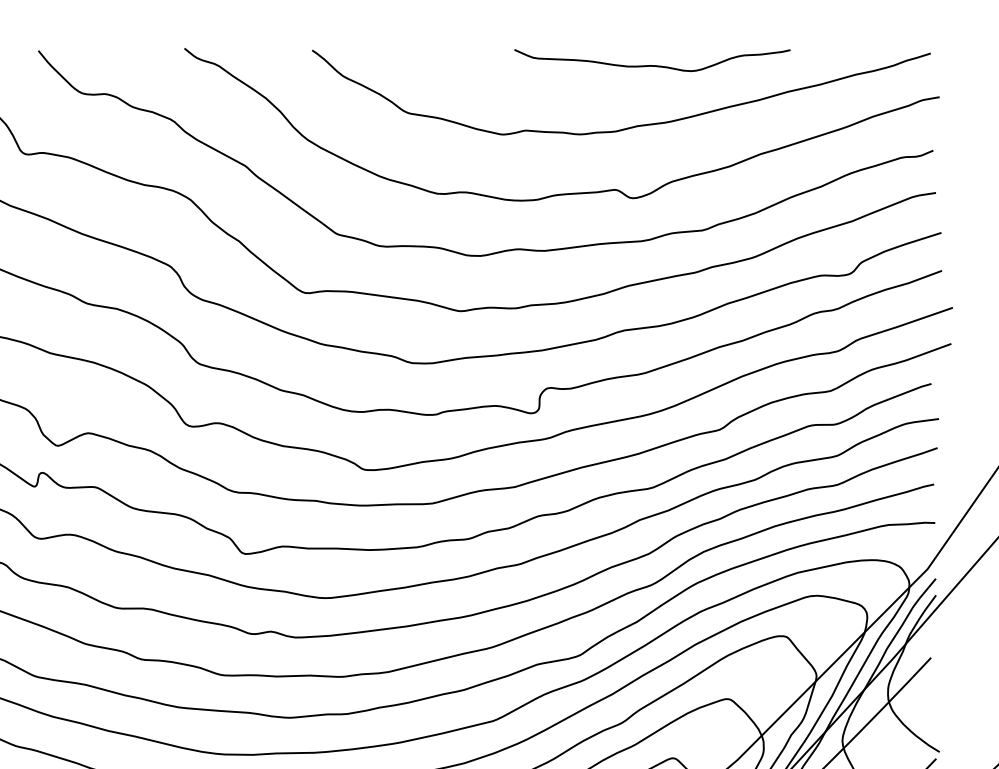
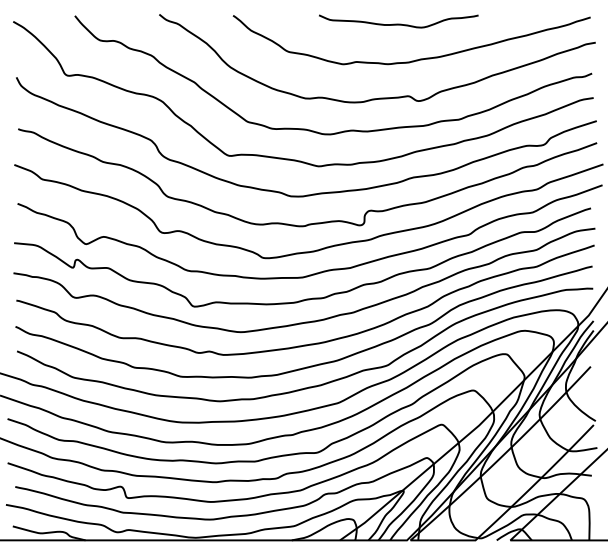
curve: (651, 63) -> (398, 23), moved

